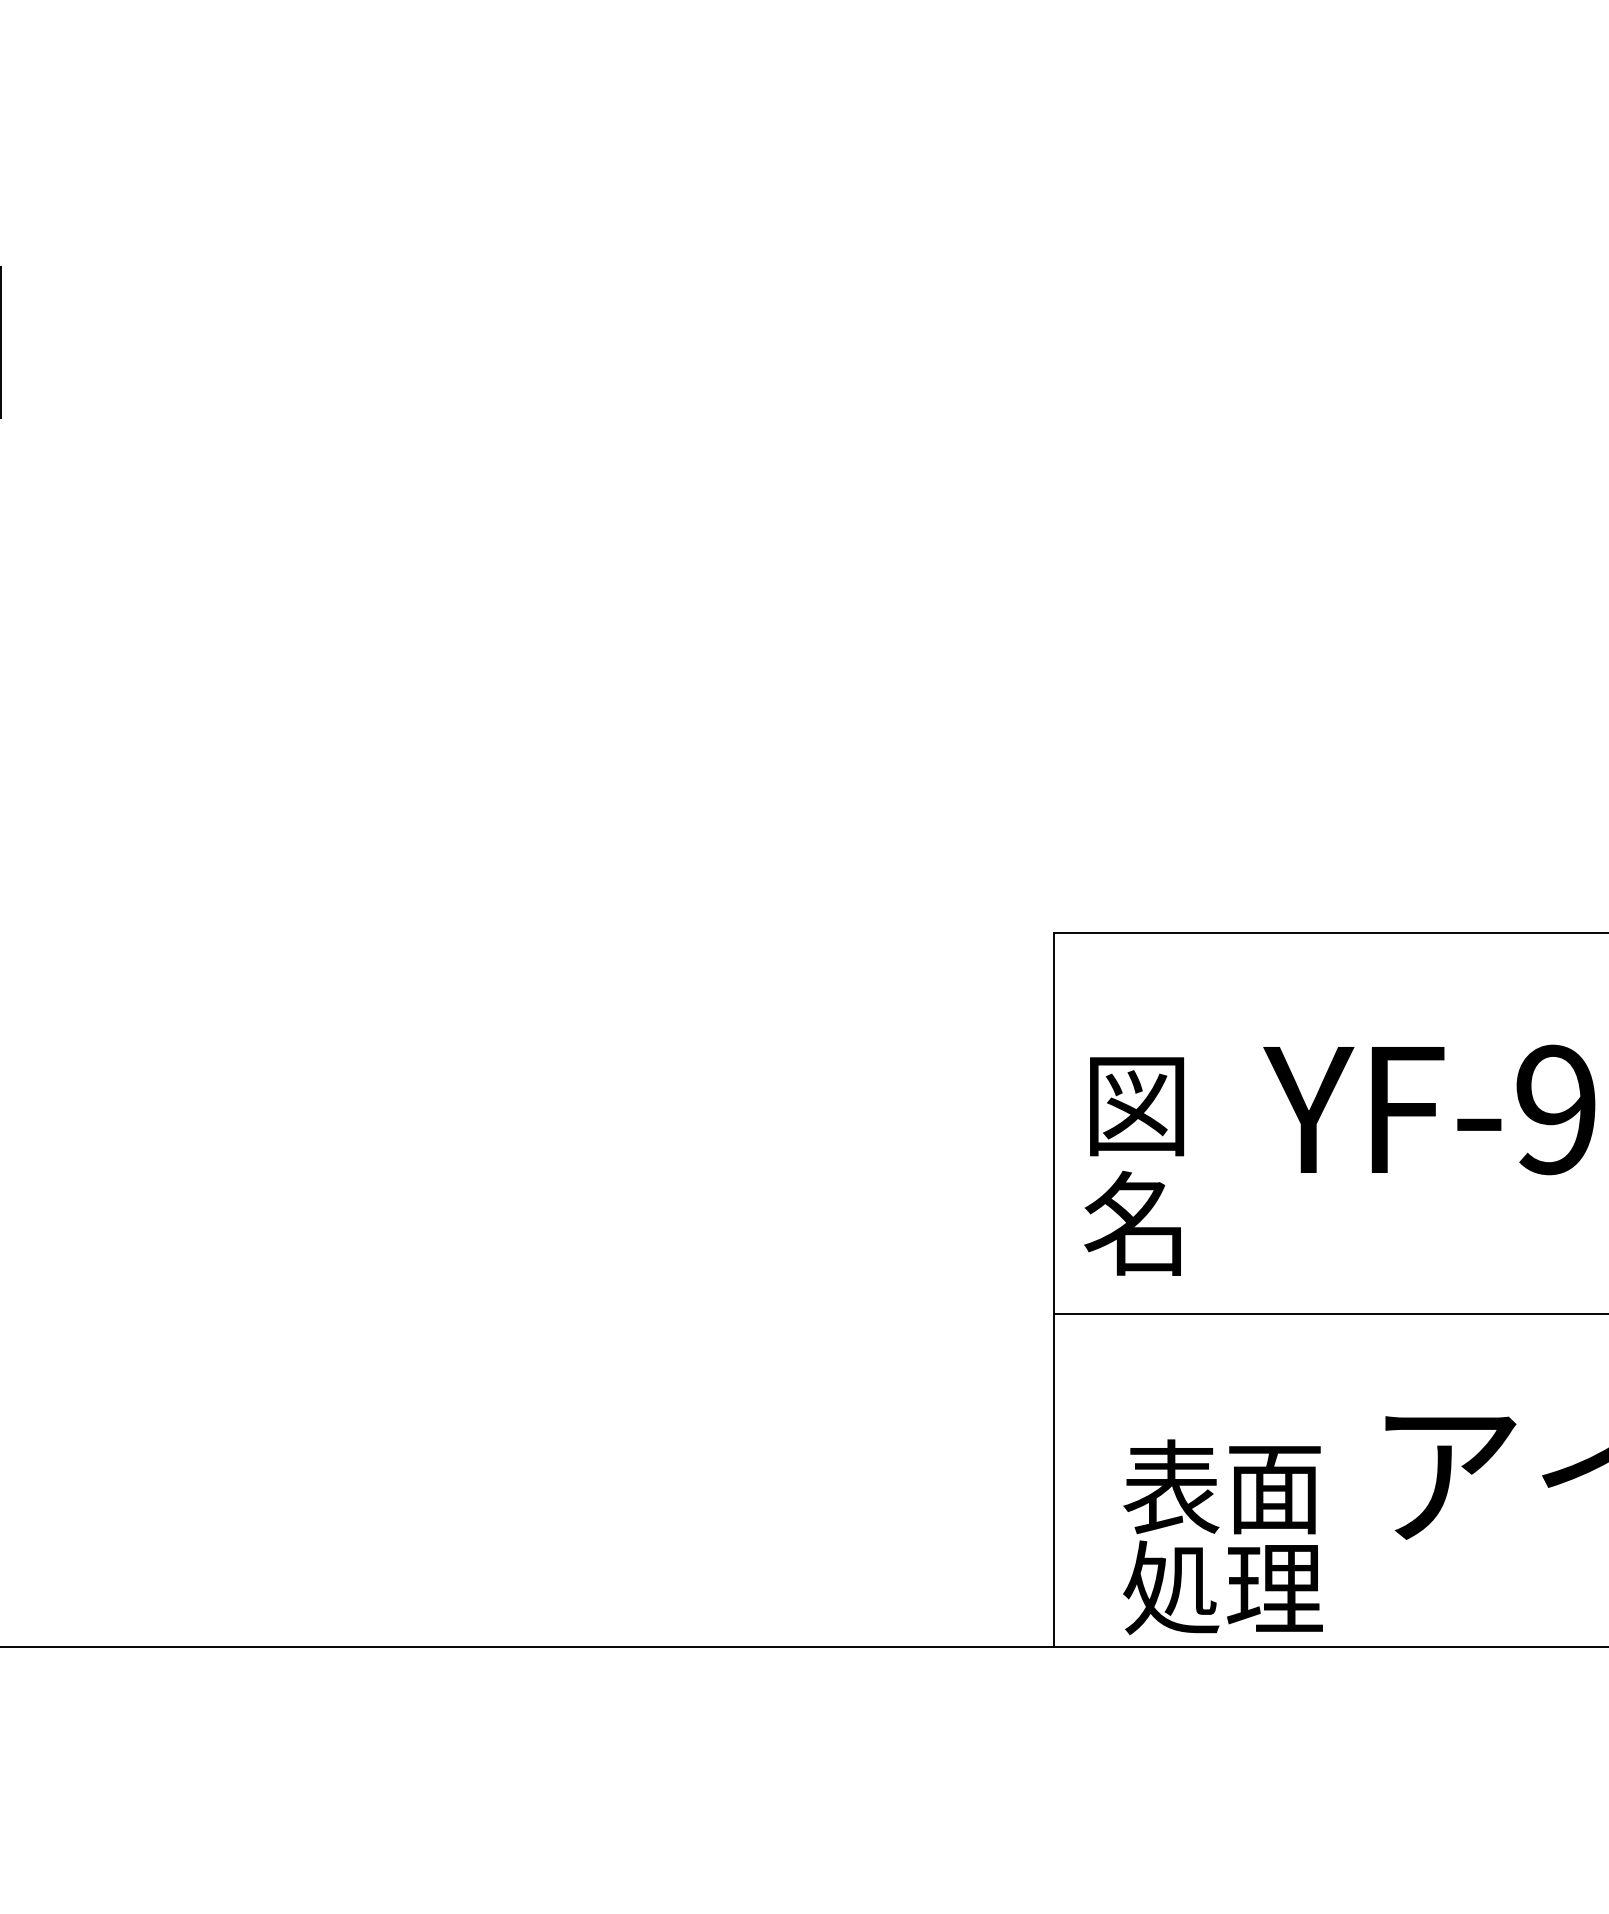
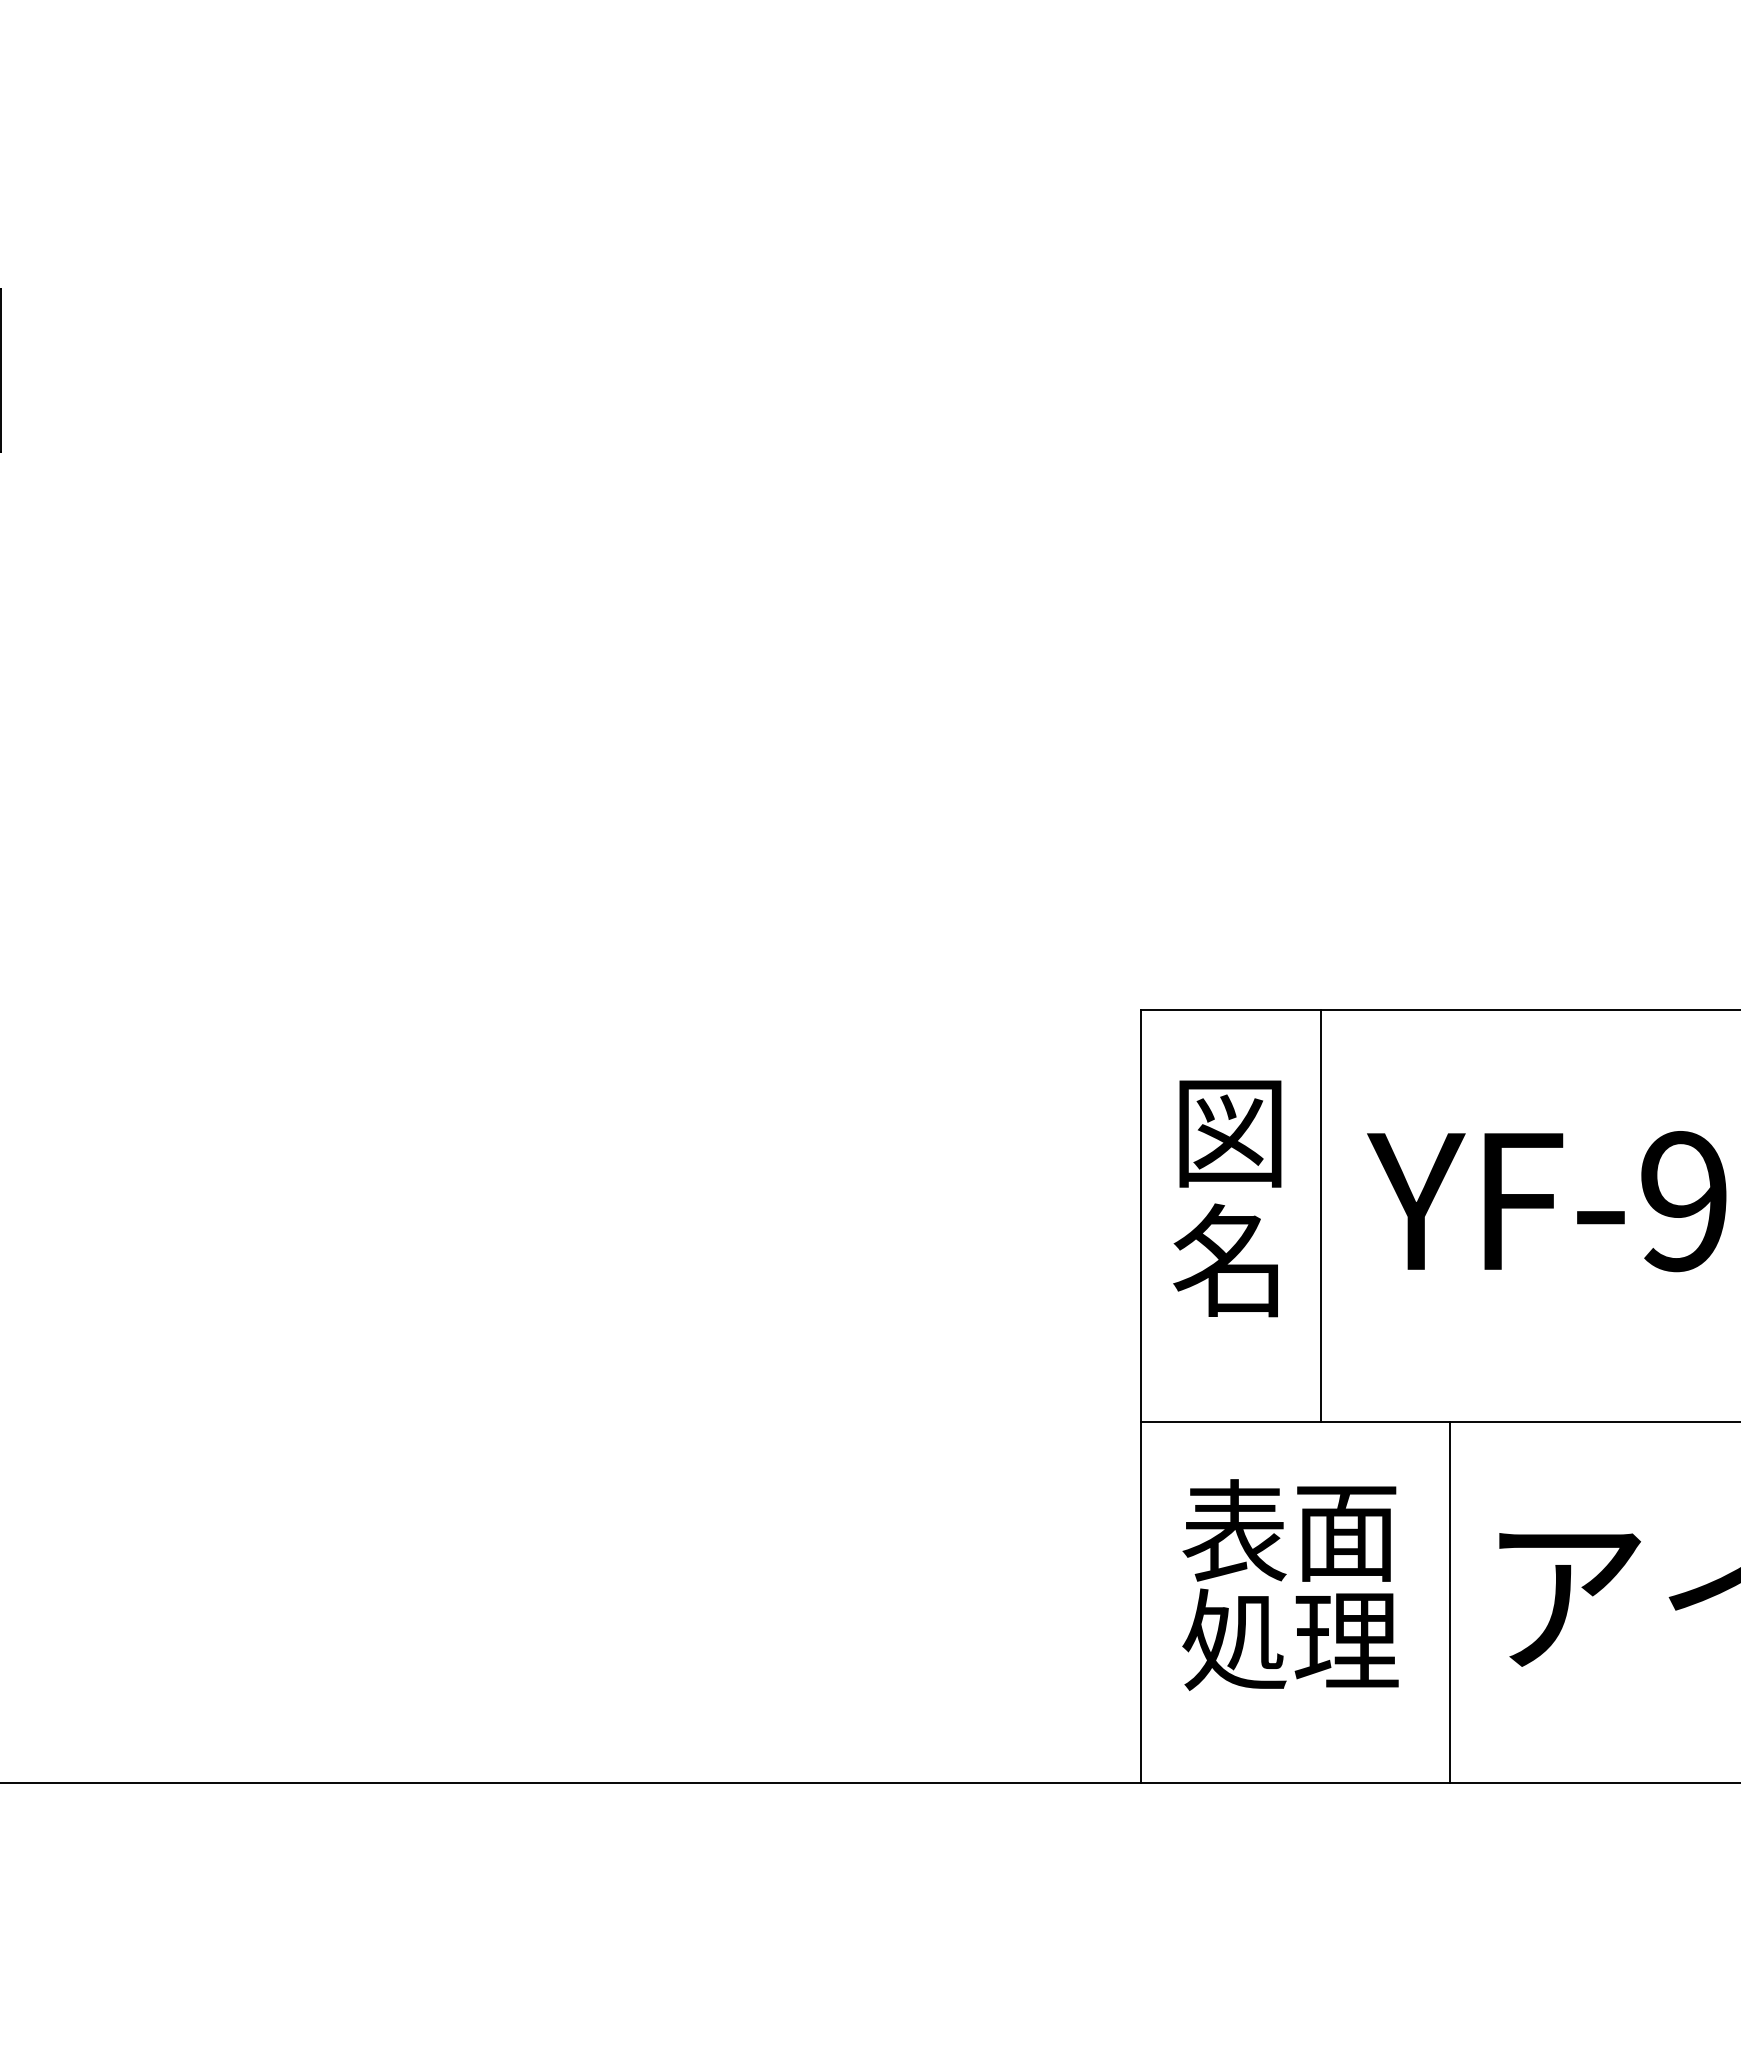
line: (1221, 1122) -> (1321, 1215), added
text: (1134, 1166) -> (1227, 1198), moved
line: (1340, 1480) -> (1450, 1602), added
text: (1223, 1536) -> (1290, 1584), moved

